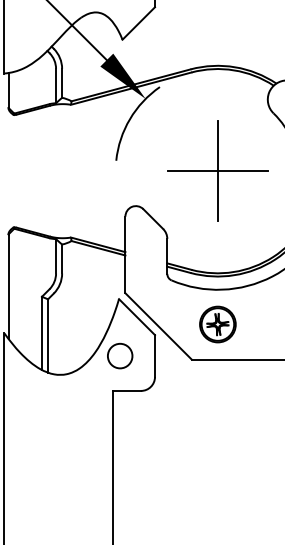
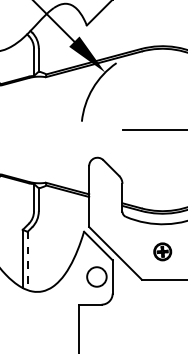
line: (217, 170) -> (162, 129), removed
part: (217, 324) -> (162, 251), size x0.6
line: (48, 336) -> (28, 261), solid -> dashed
circle: (120, 355) -> (97, 276), moved

